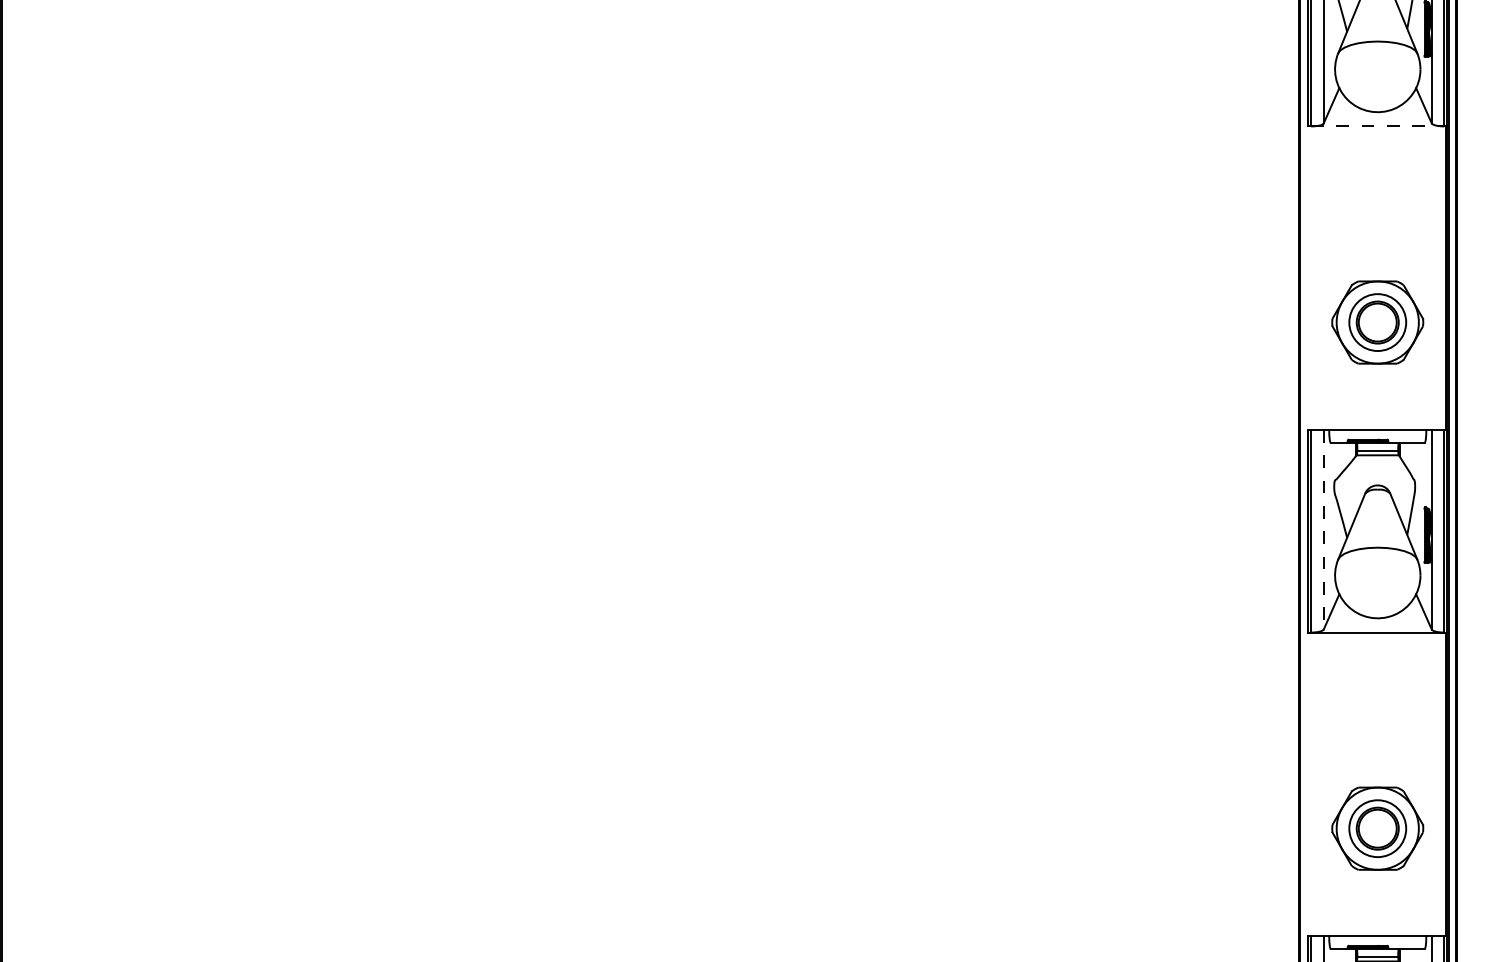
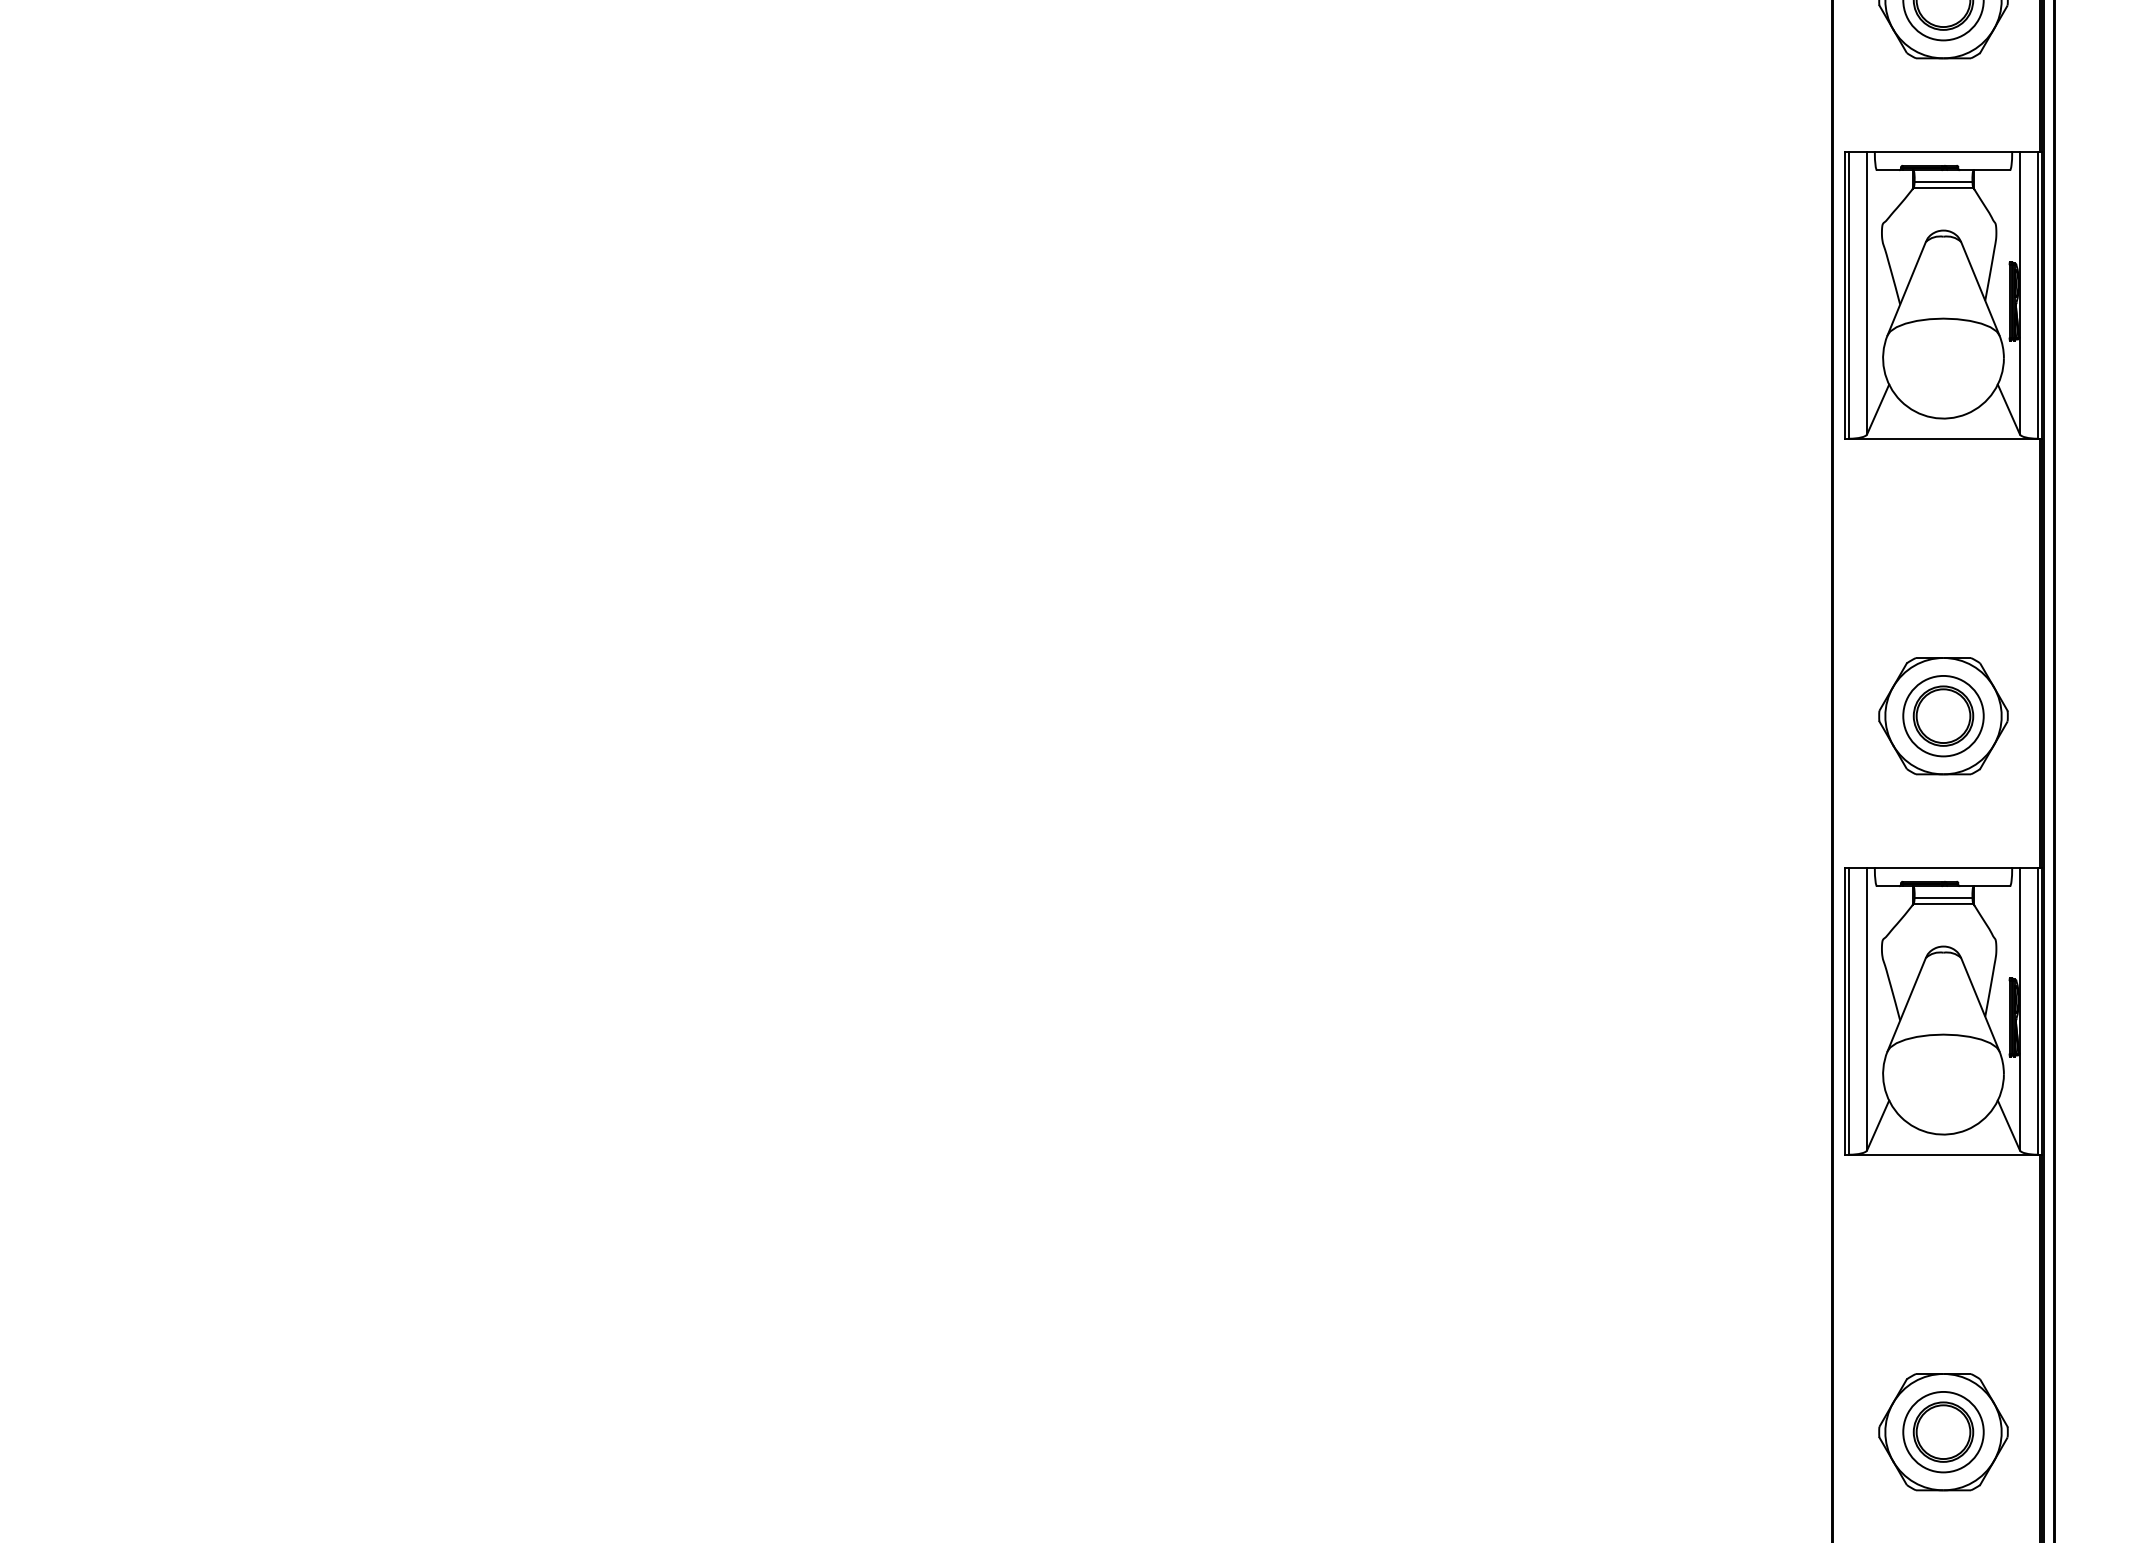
line: (1378, 126) -> (1944, 438), dashed -> solid
line: (1324, 529) -> (1867, 1009), dashed -> solid

